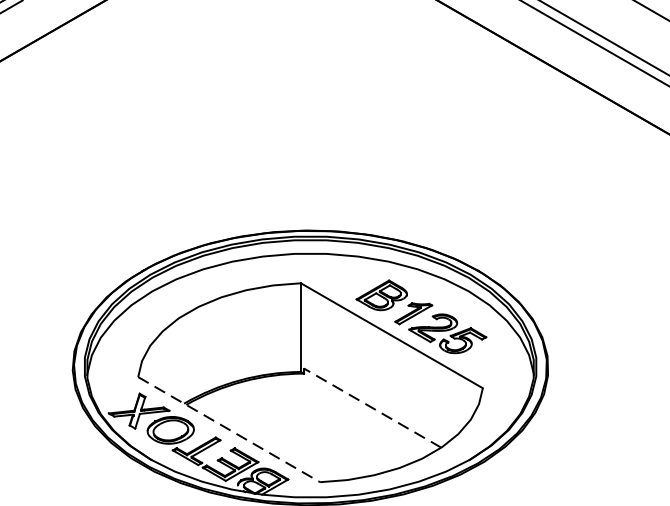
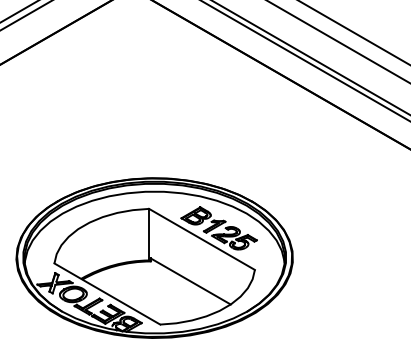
line: (372, 408) -> (190, 281), dashed -> solid
line: (229, 430) -> (107, 294), dashed -> solid

